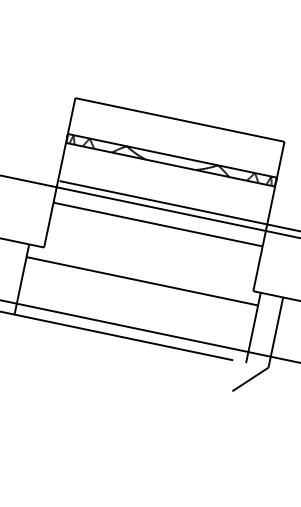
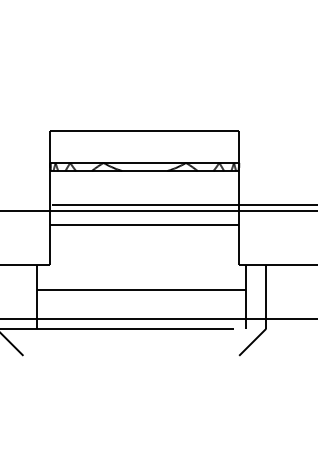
line: (141, 280) -> (140, 289), moved

